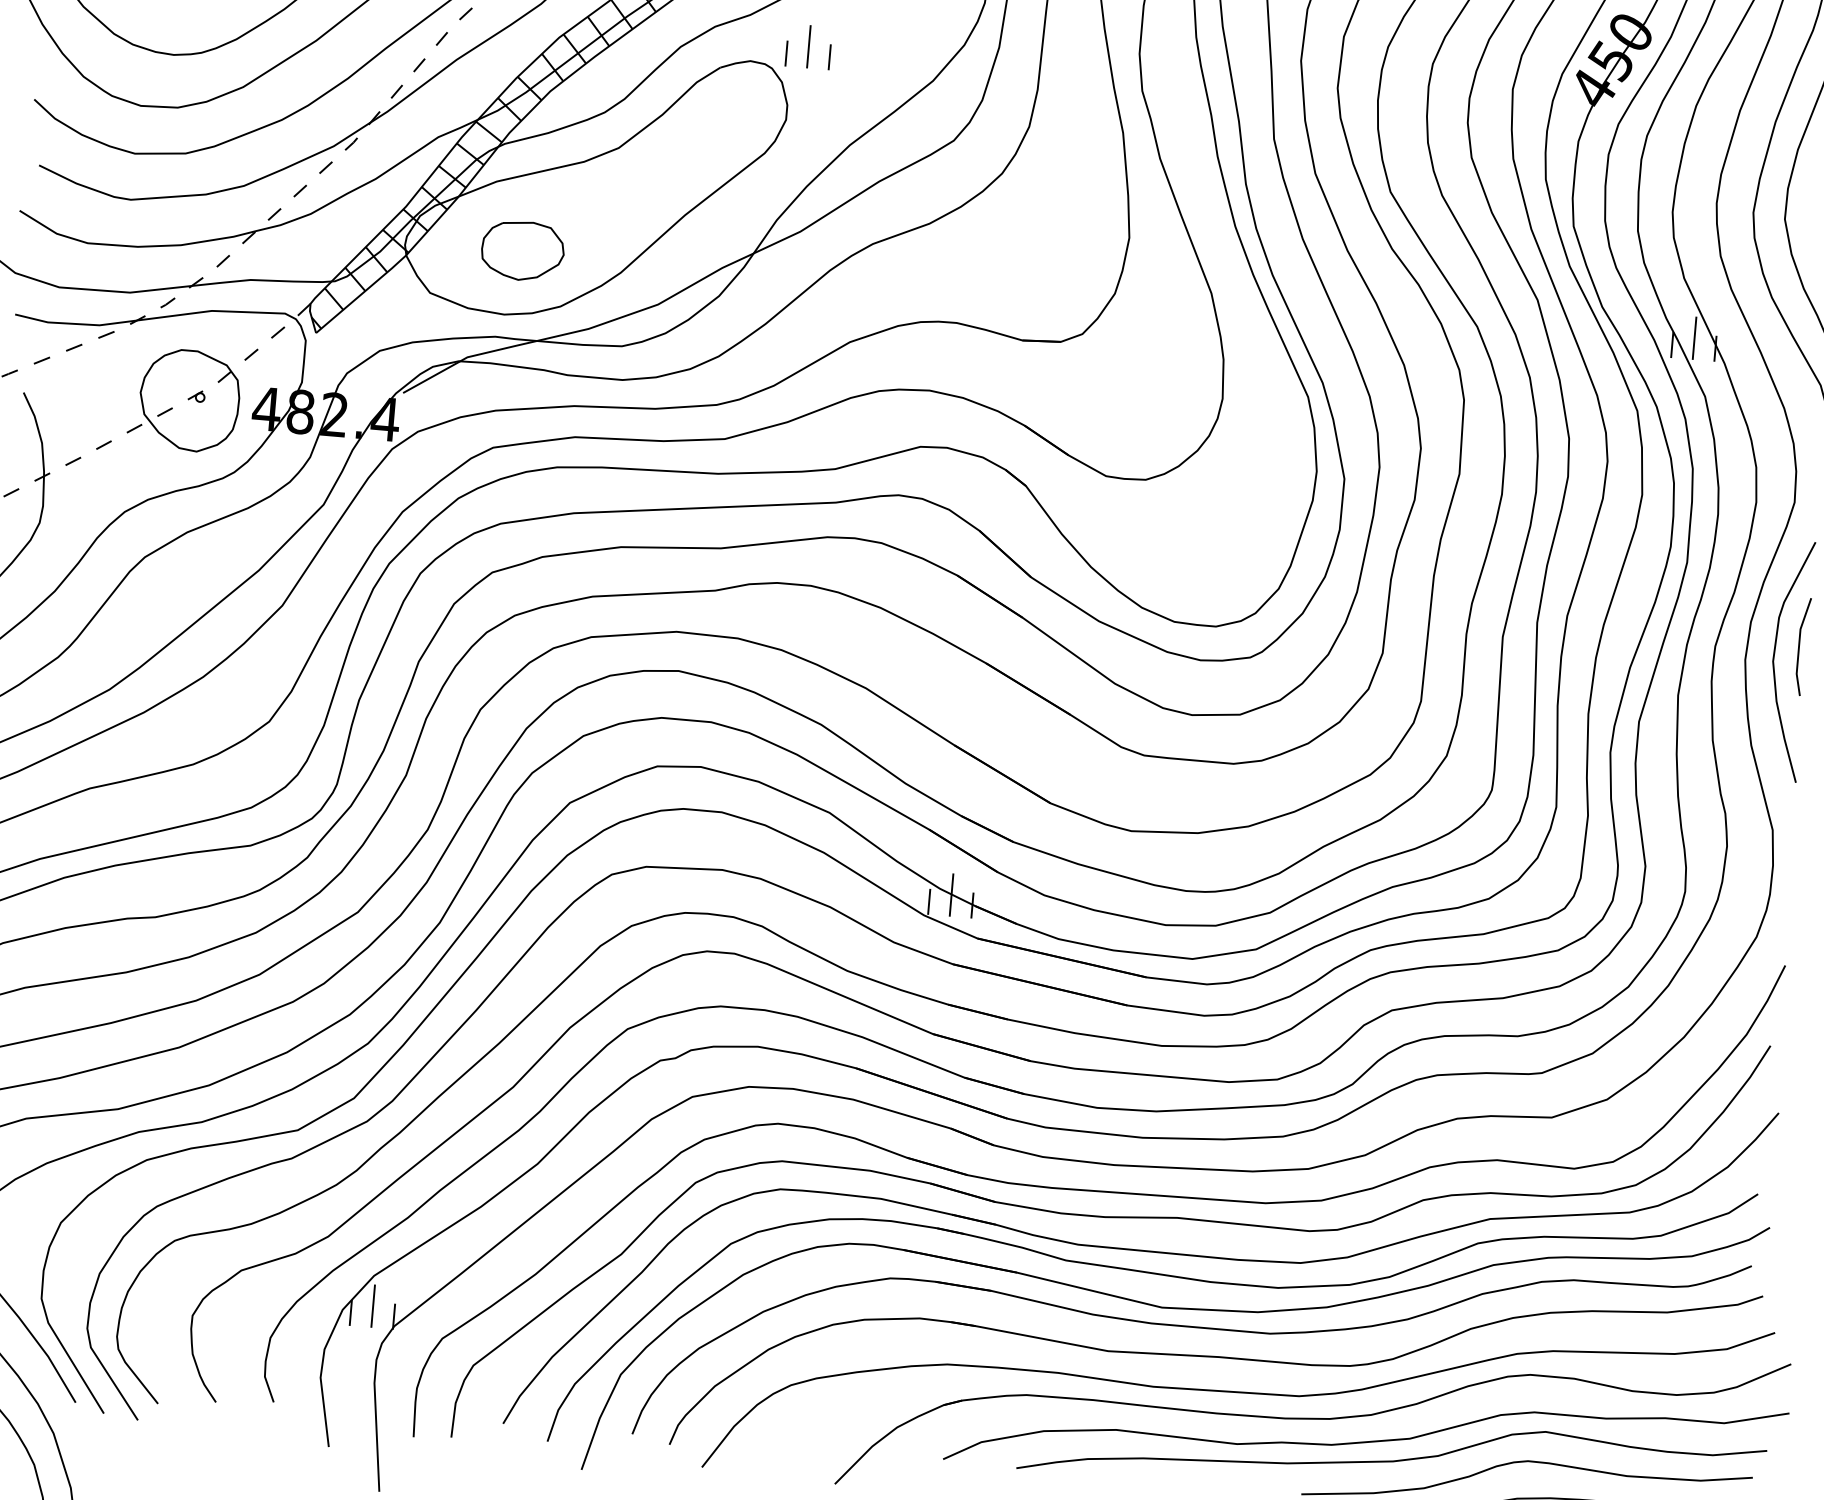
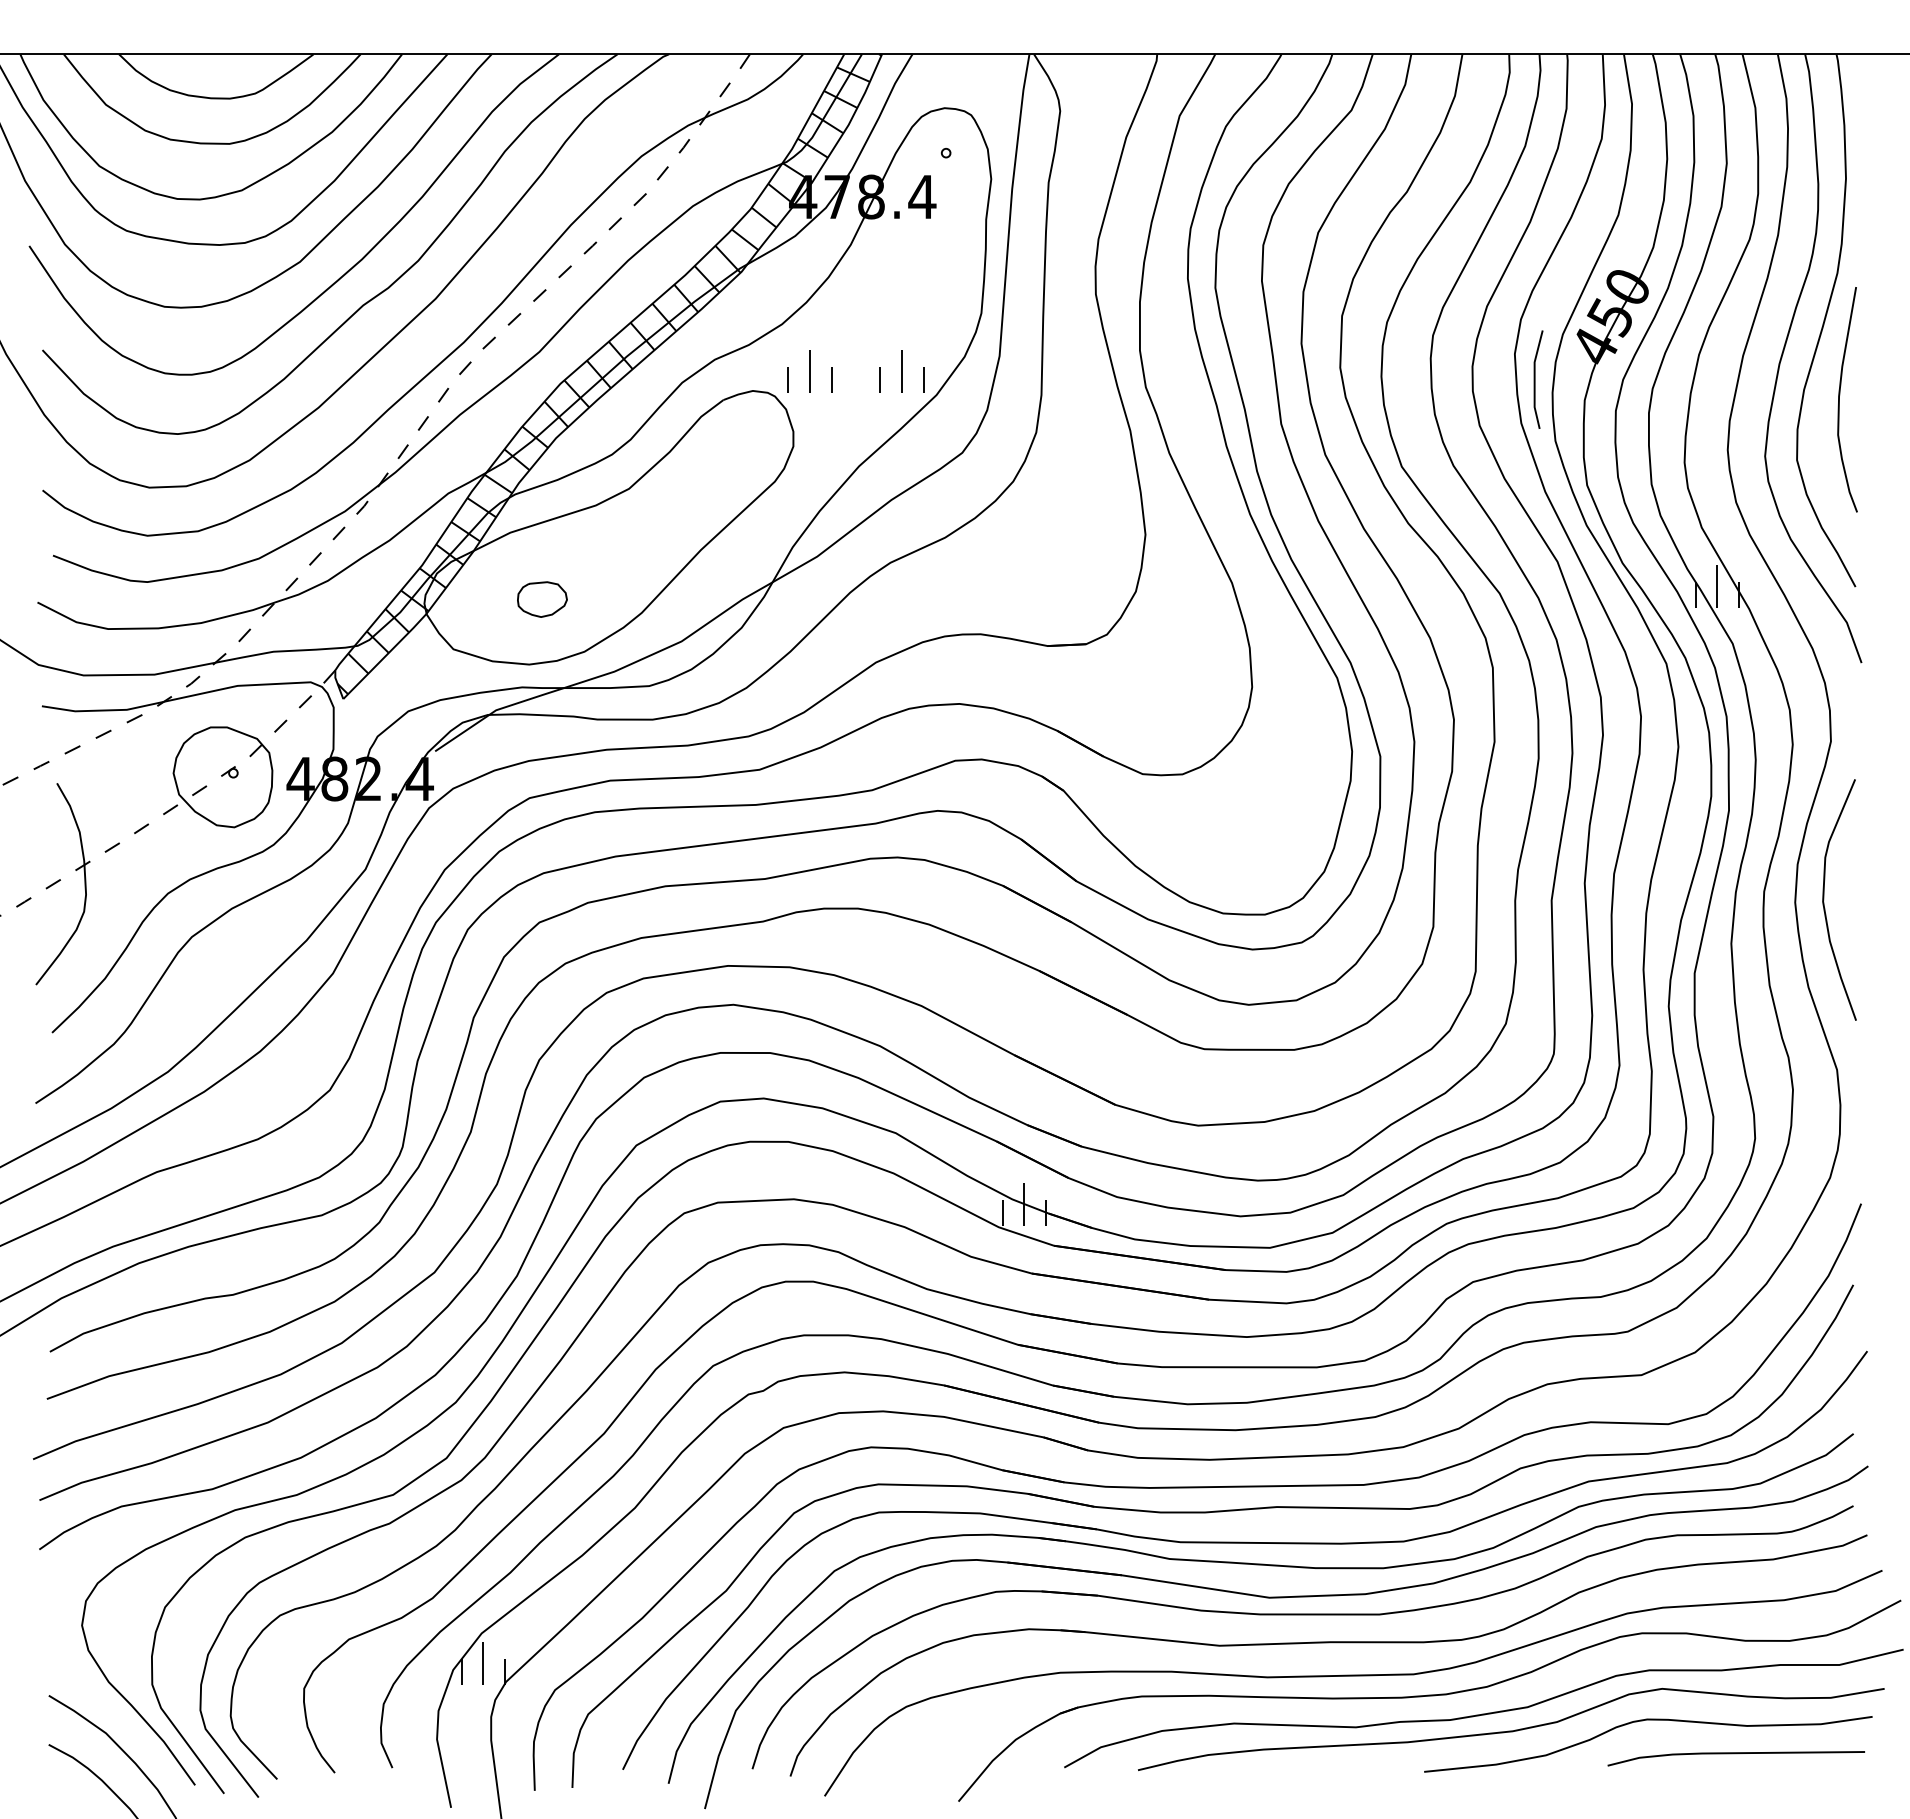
part: (900, 54) -> (901, 371), added
part: (523, 250) -> (542, 599), size x0.6
line: (1799, 646) -> (1535, 379), moved

